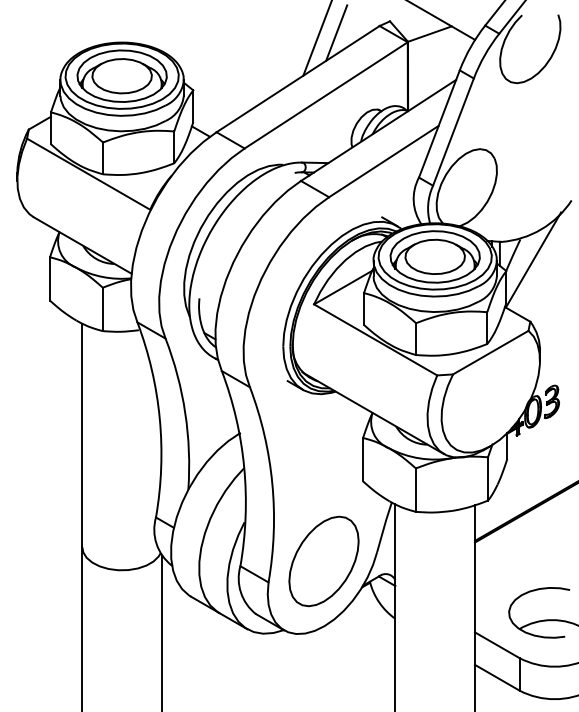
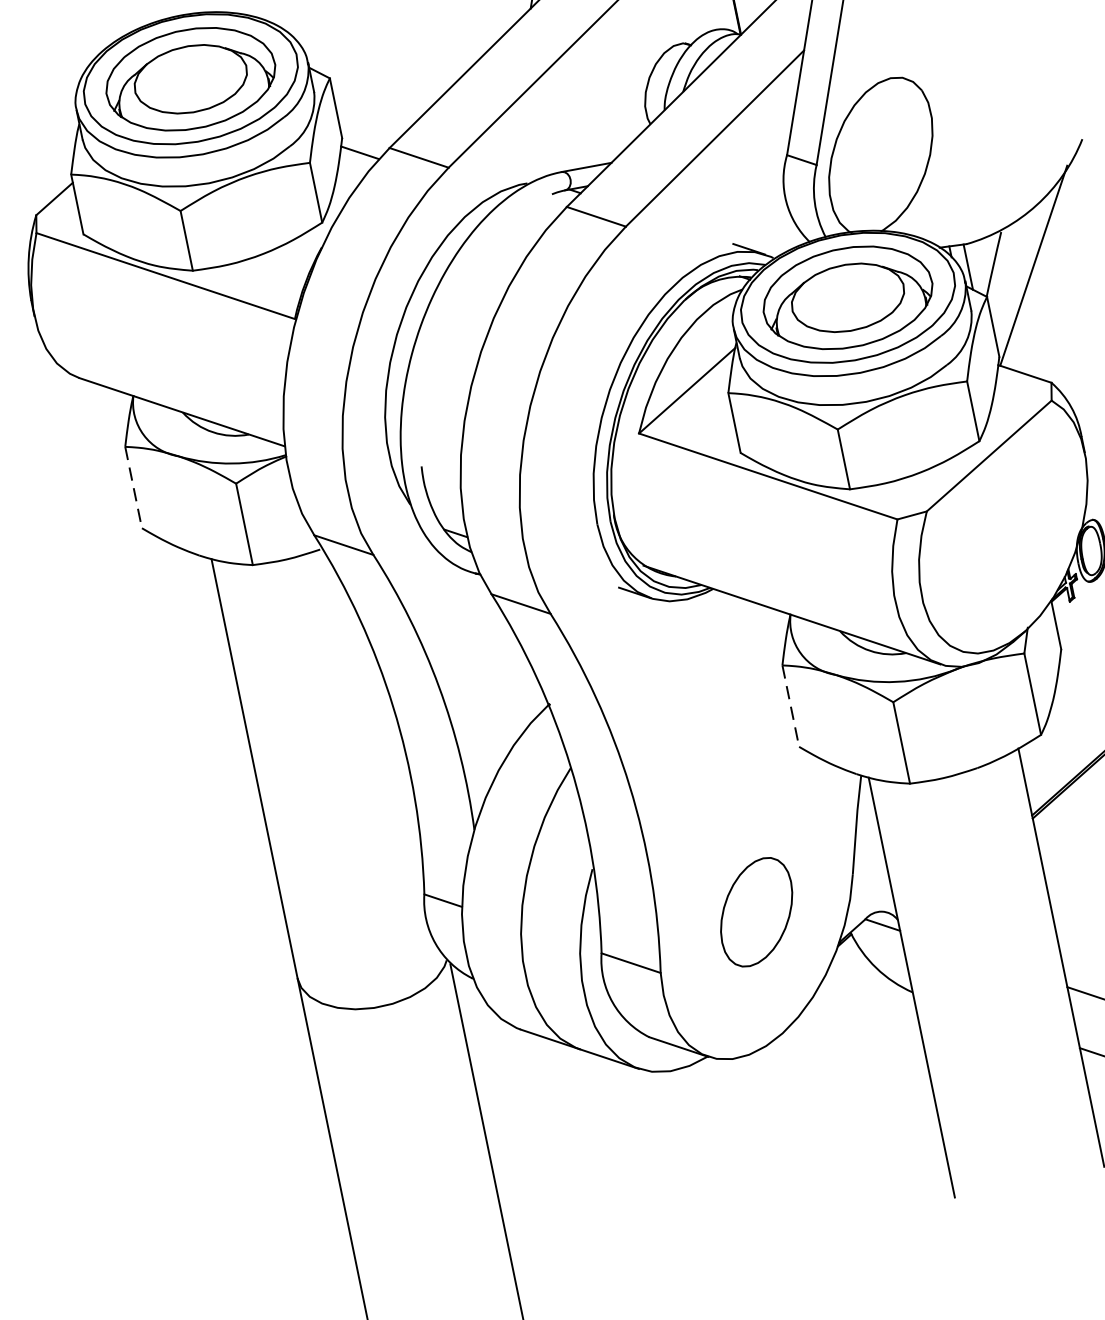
line: (50, 278) -> (134, 486), solid -> dashed
line: (363, 459) -> (791, 705), solid -> dashed
part: (323, 561) -> (755, 912), size x0.6

